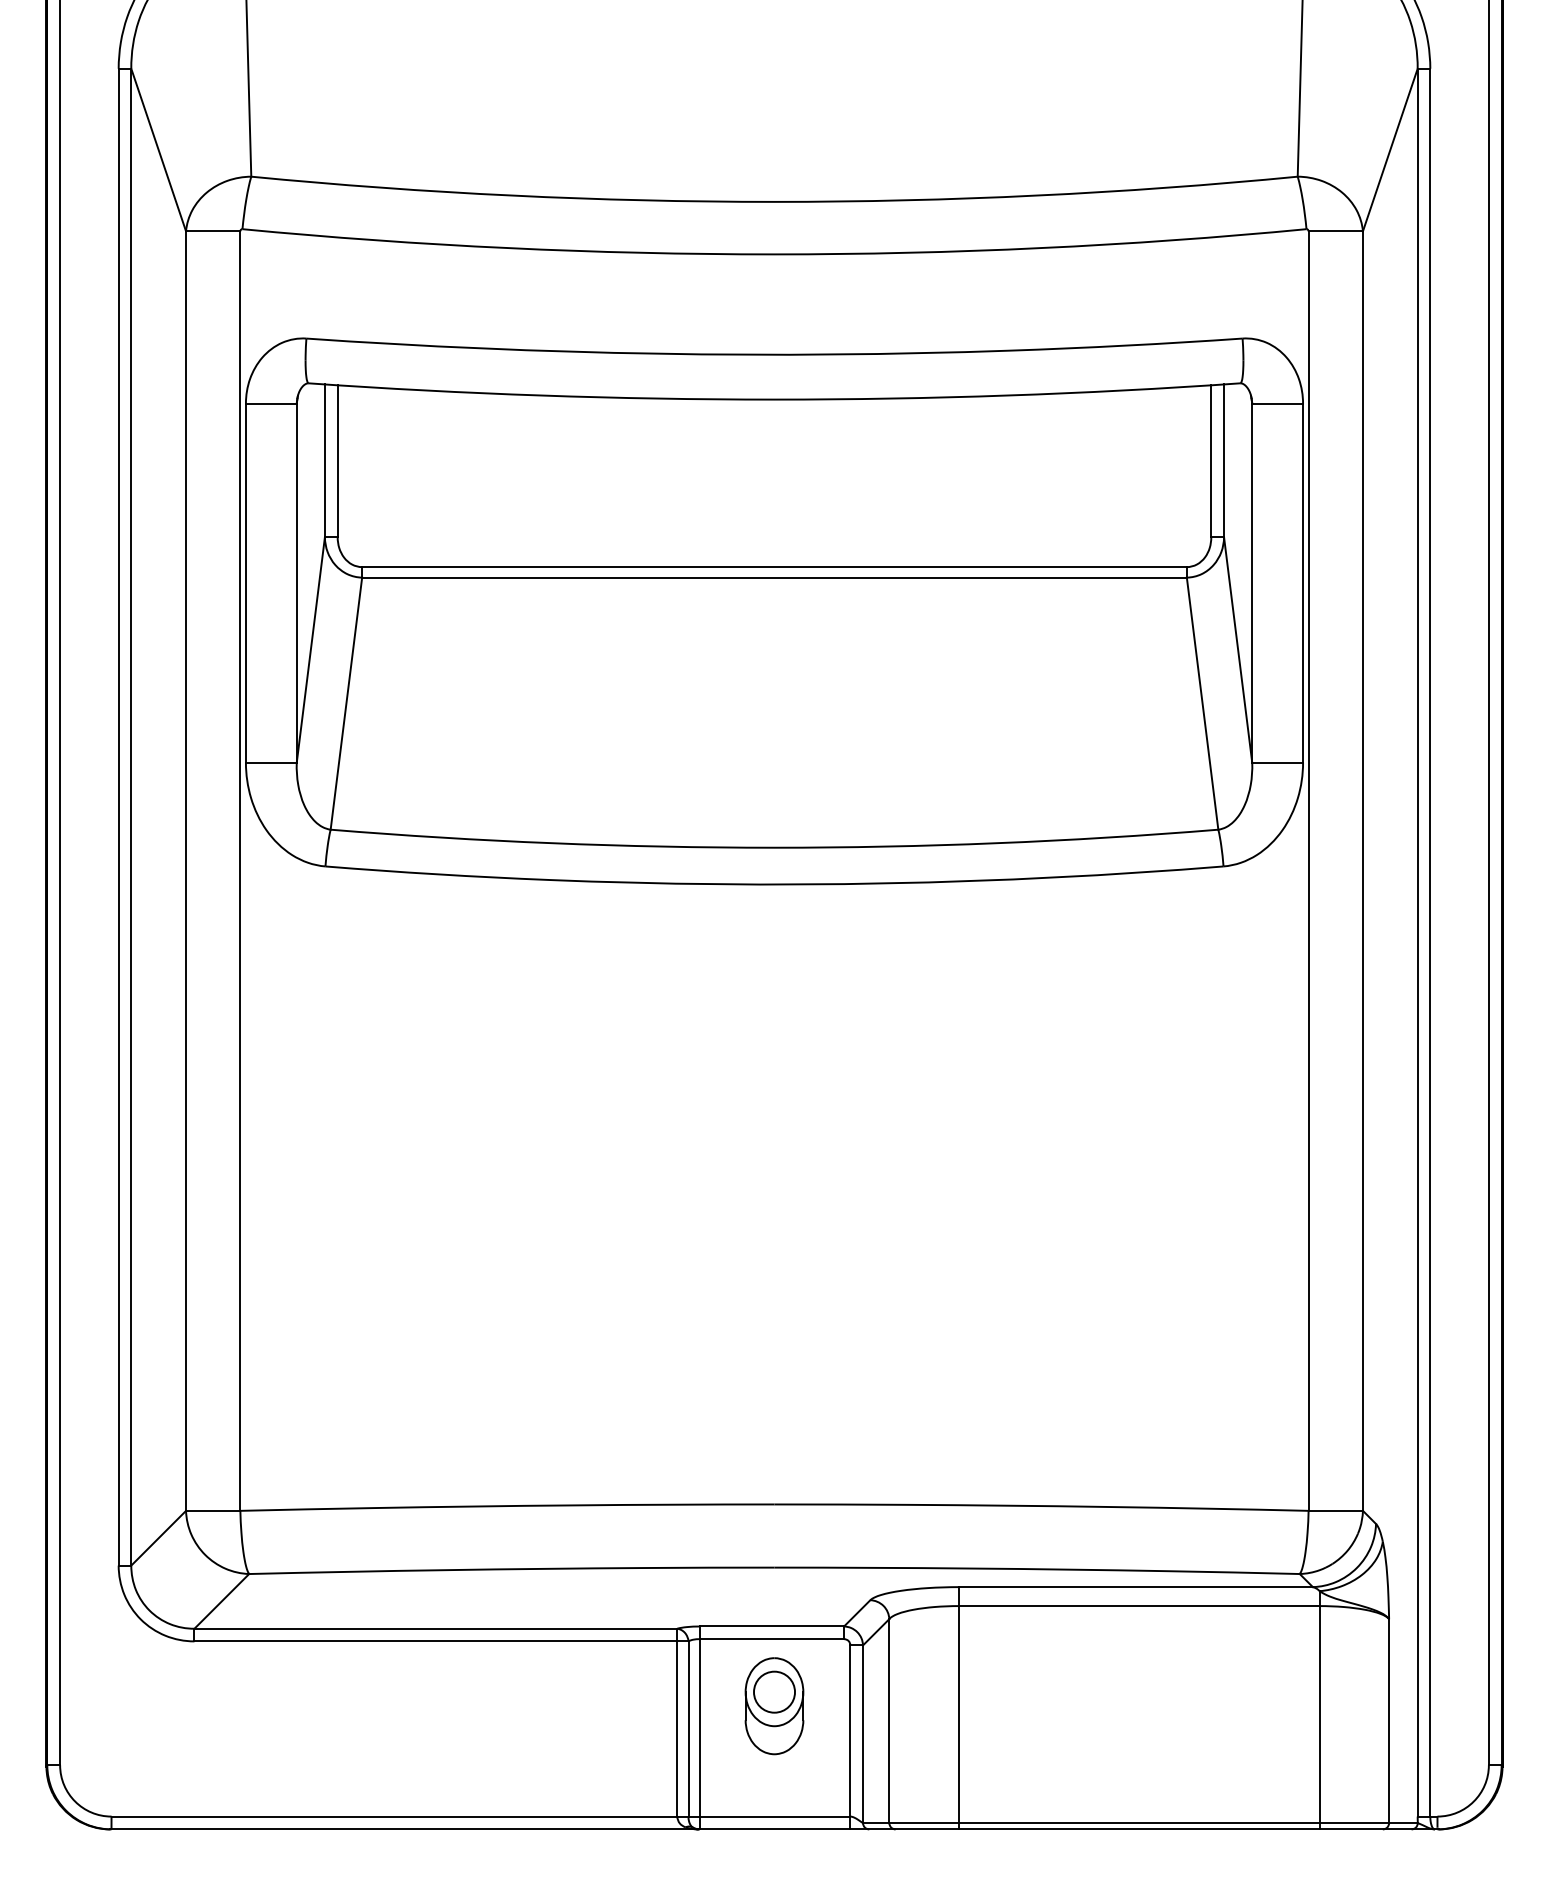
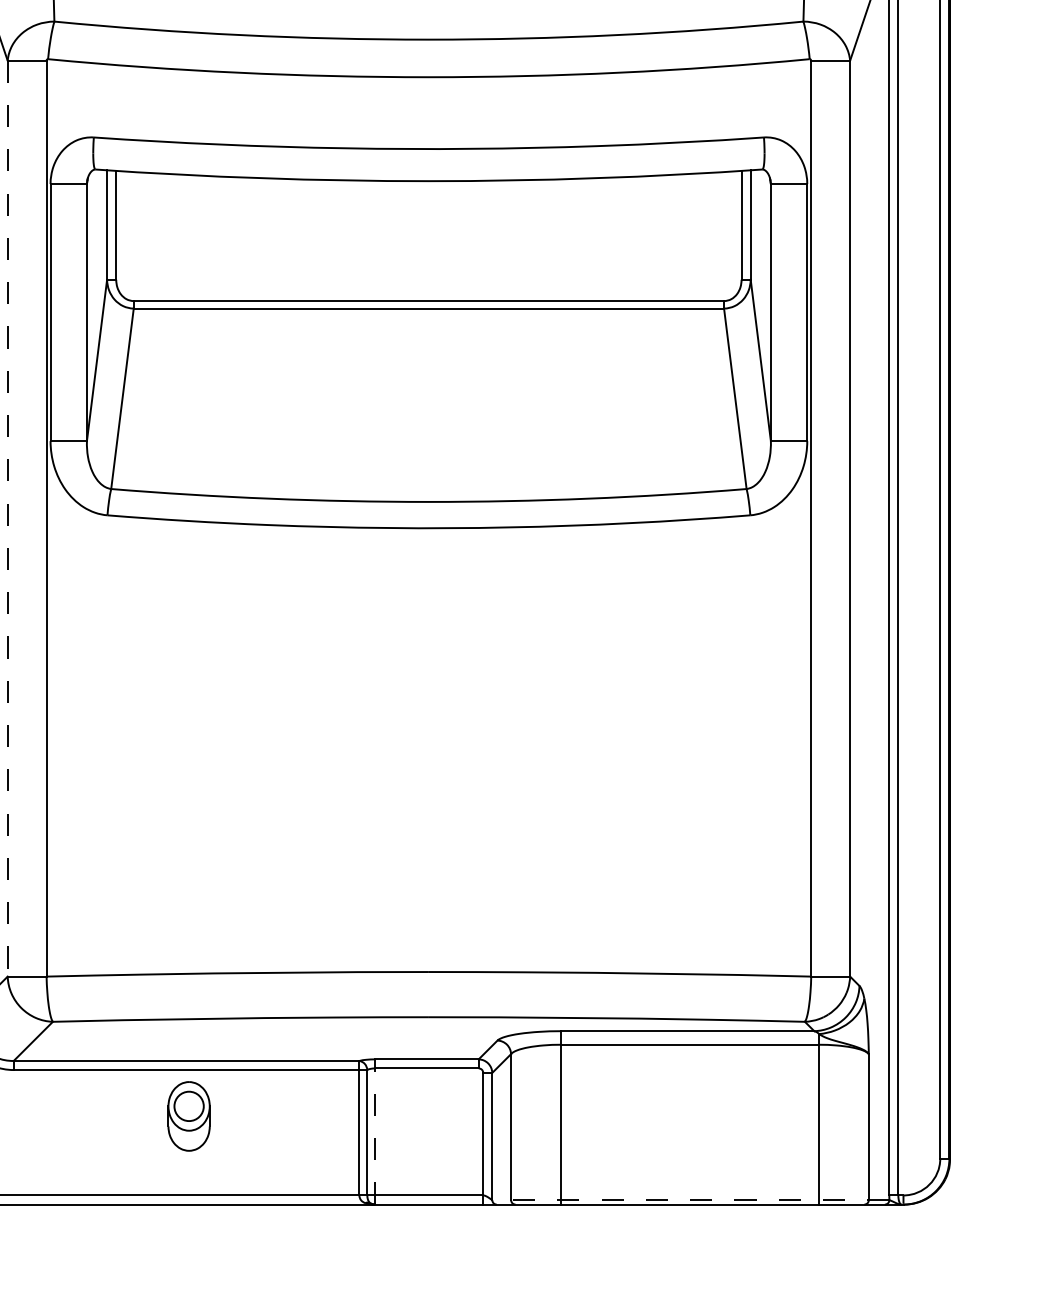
line: (186, 871) -> (8, 518), solid -> dashed
part: (774, 1706) -> (189, 1116), moved
line: (699, 1727) -> (375, 1131), solid -> dashed
line: (1139, 1822) -> (690, 1199), solid -> dashed

